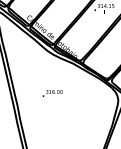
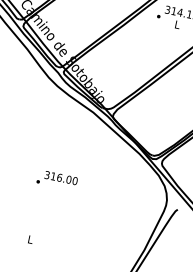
text: (52, 93) -> (57, 180), moved

